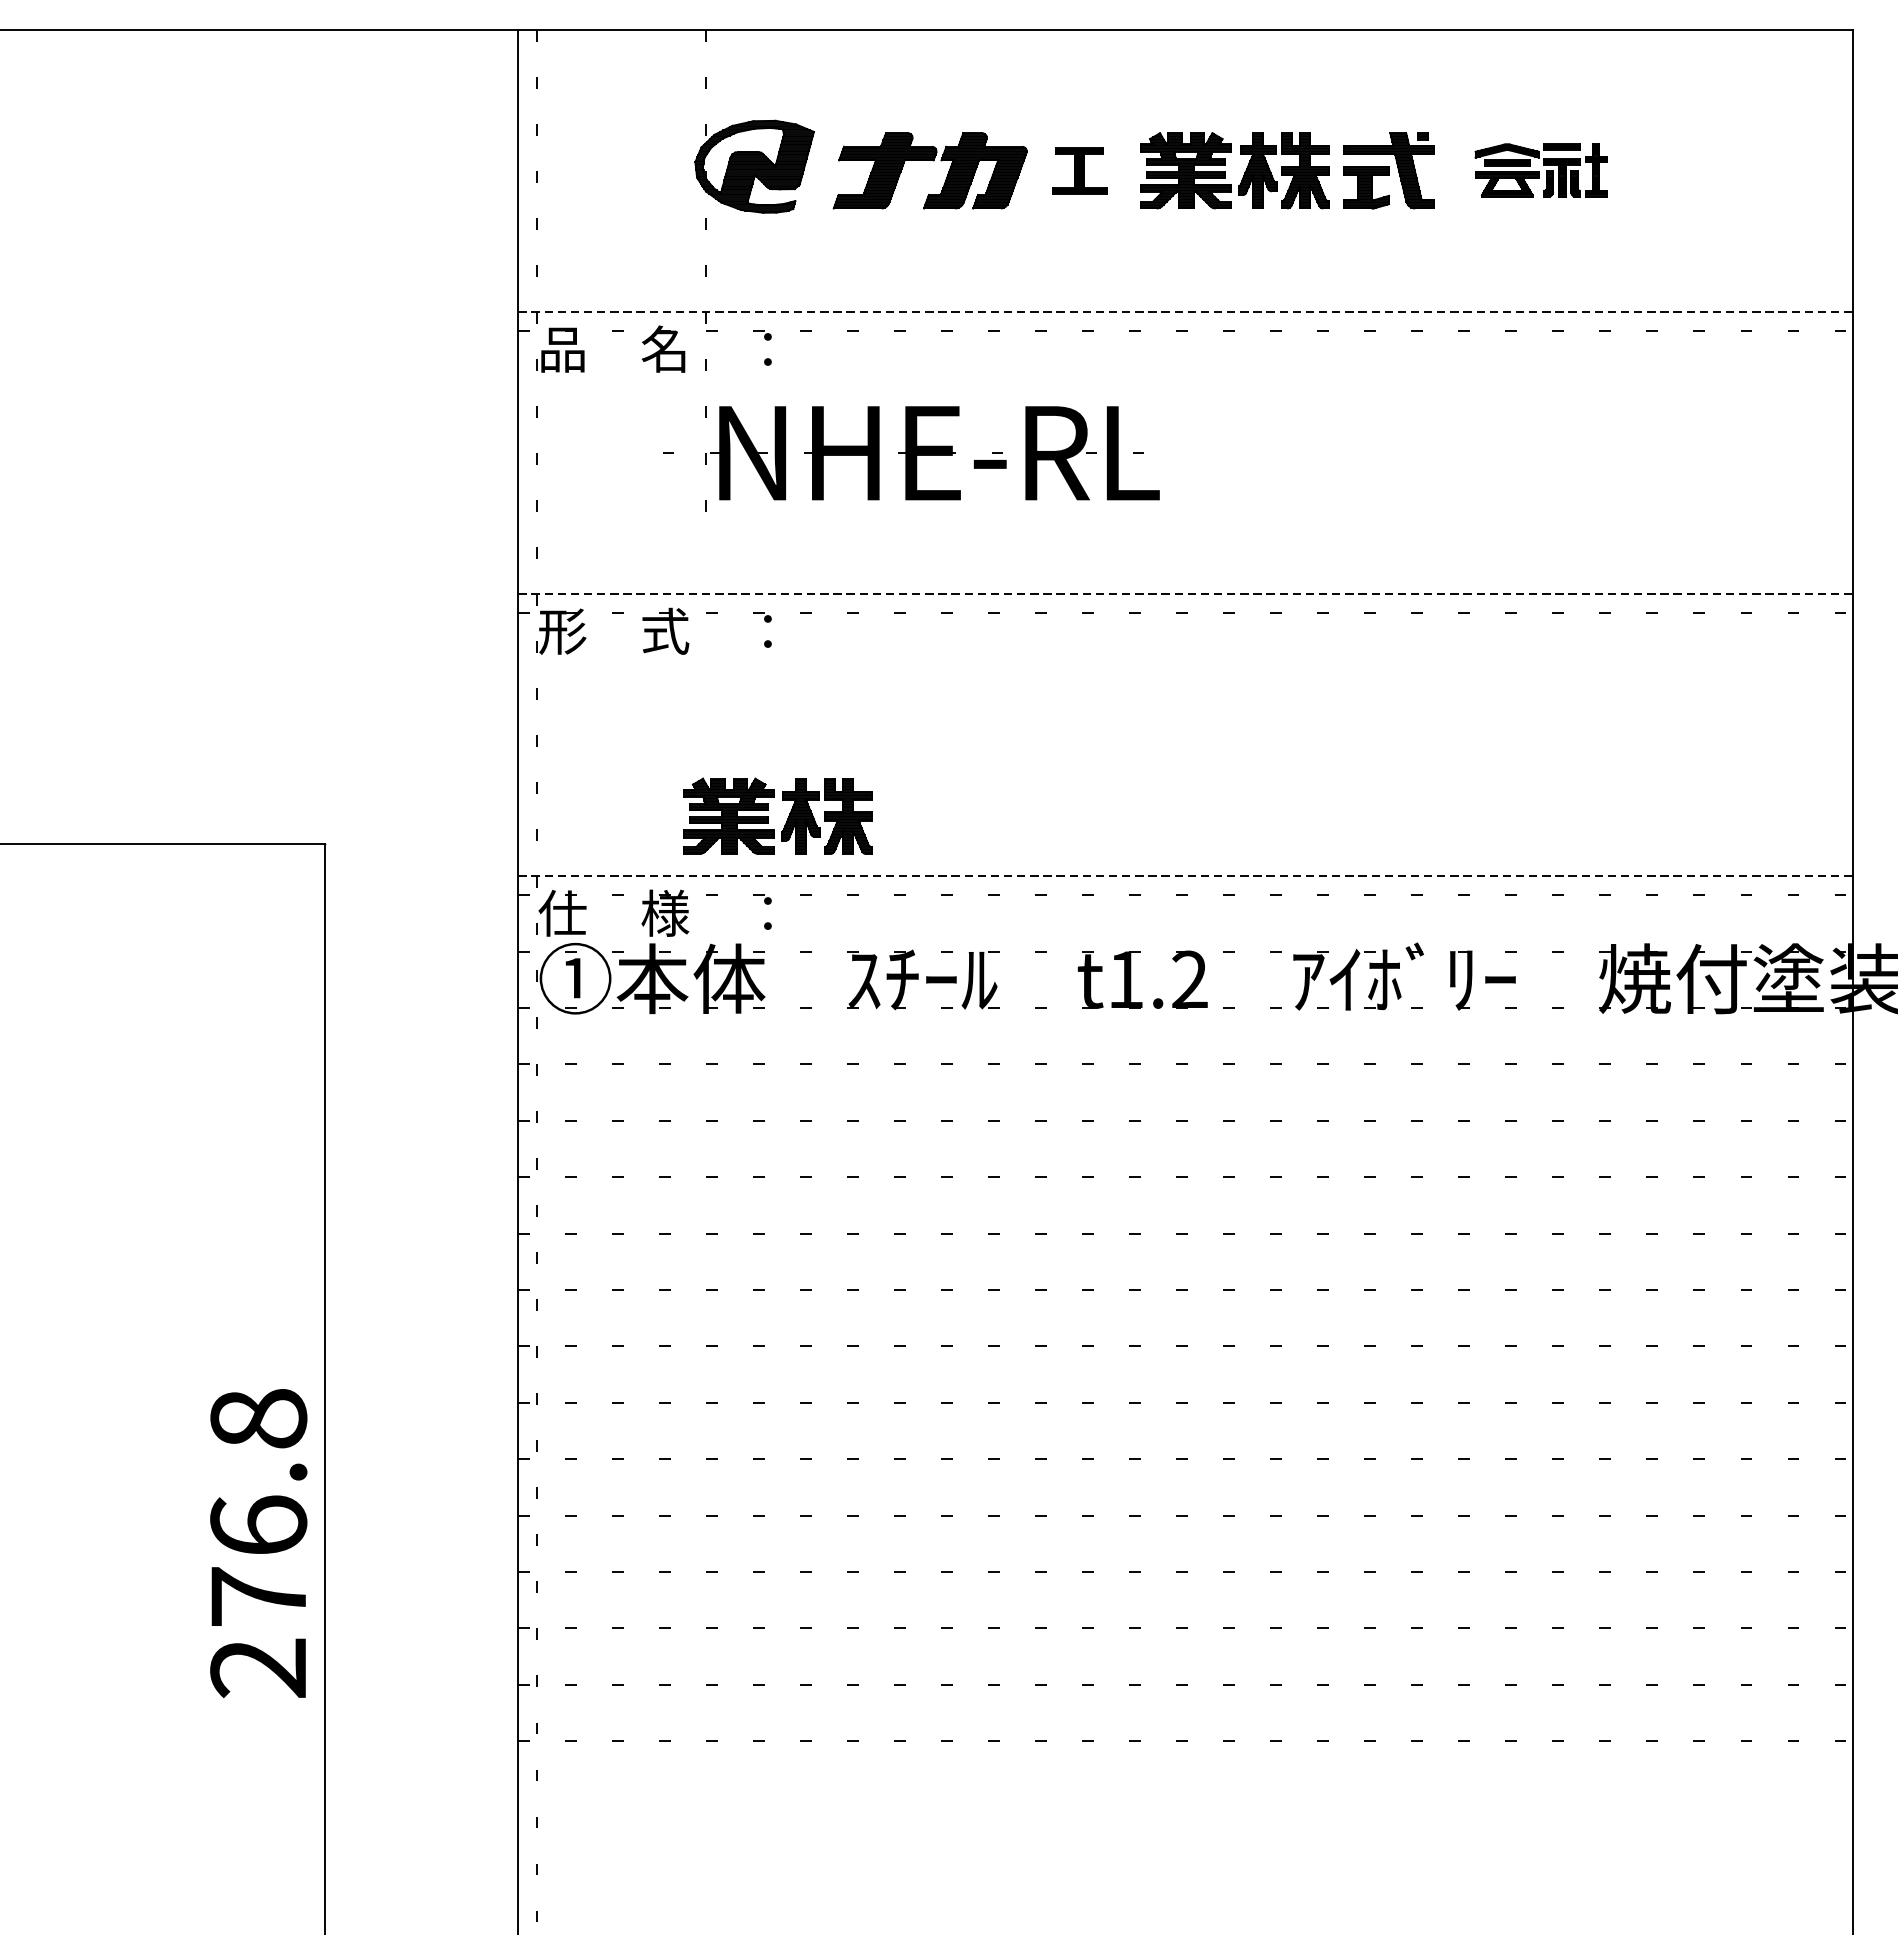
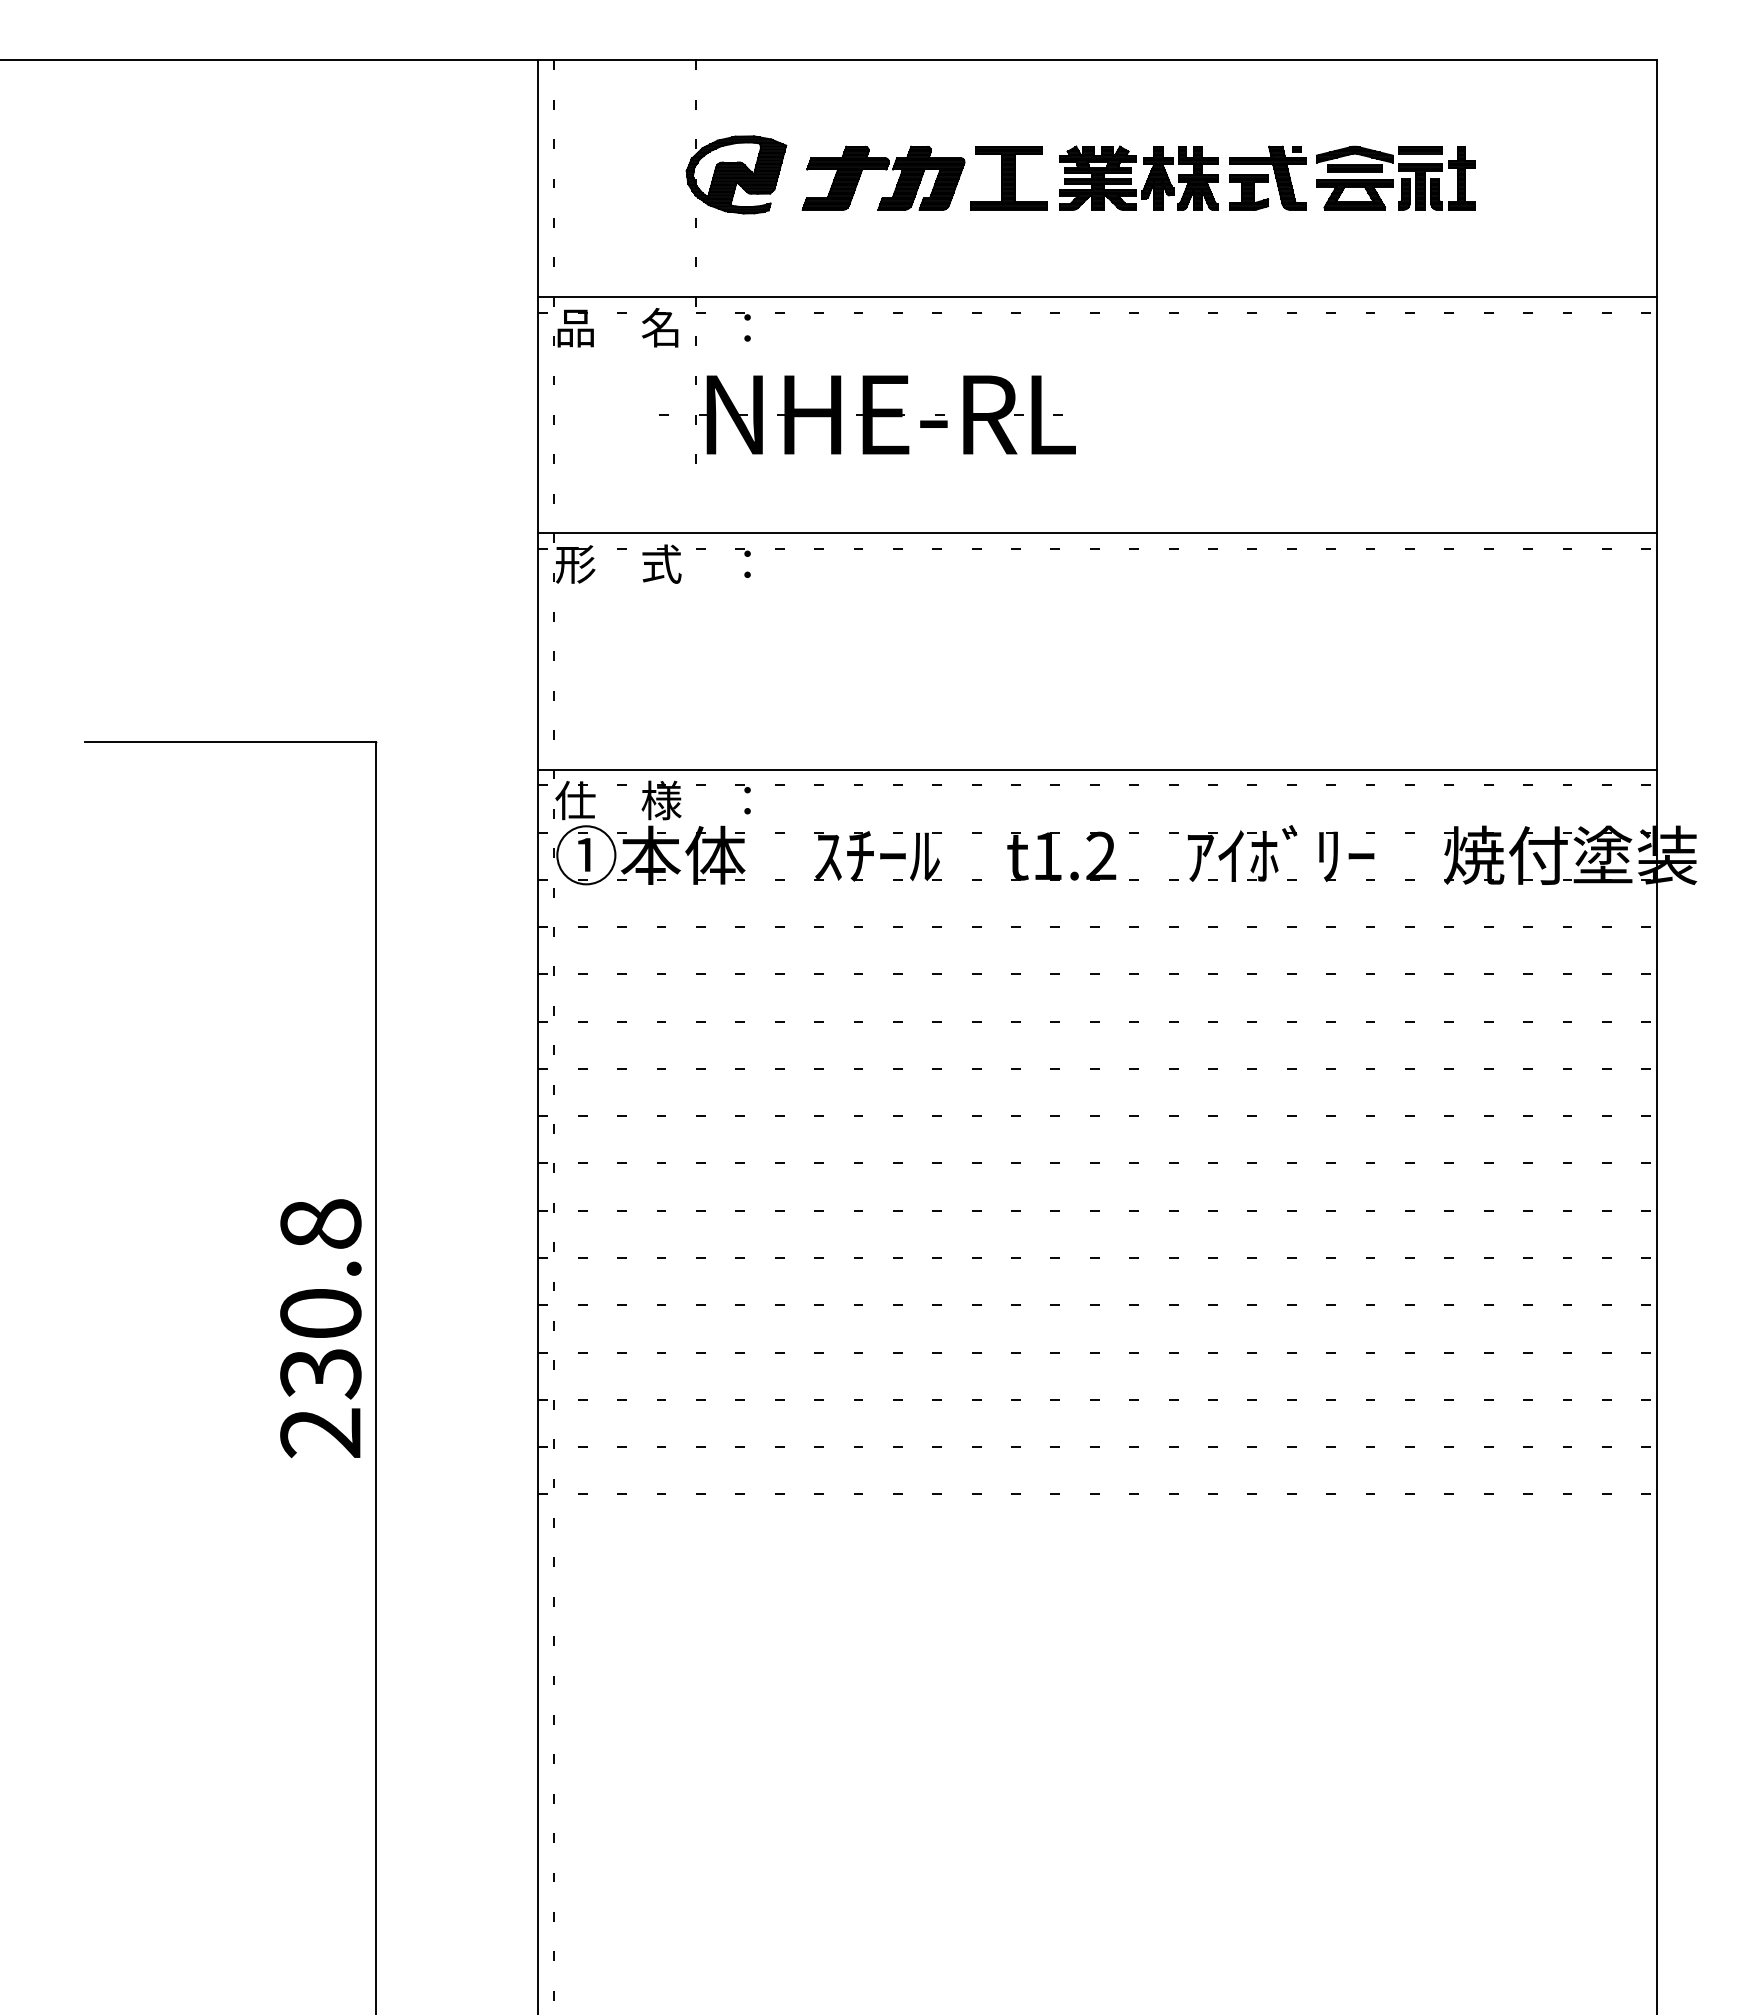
part: (1541, 169) -> (1395, 177), size x1.43
part: (1079, 171) -> (1008, 178), size x1.67
line: (1186, 311) -> (1098, 296), dashed -> solid
line: (1186, 594) -> (1098, 533), dashed -> solid
part: (769, 816) -> (748, 719), removed
line: (1186, 876) -> (1098, 769), dashed -> solid
text: (258, 1561) -> (320, 1343), 276.8 -> 230.8

